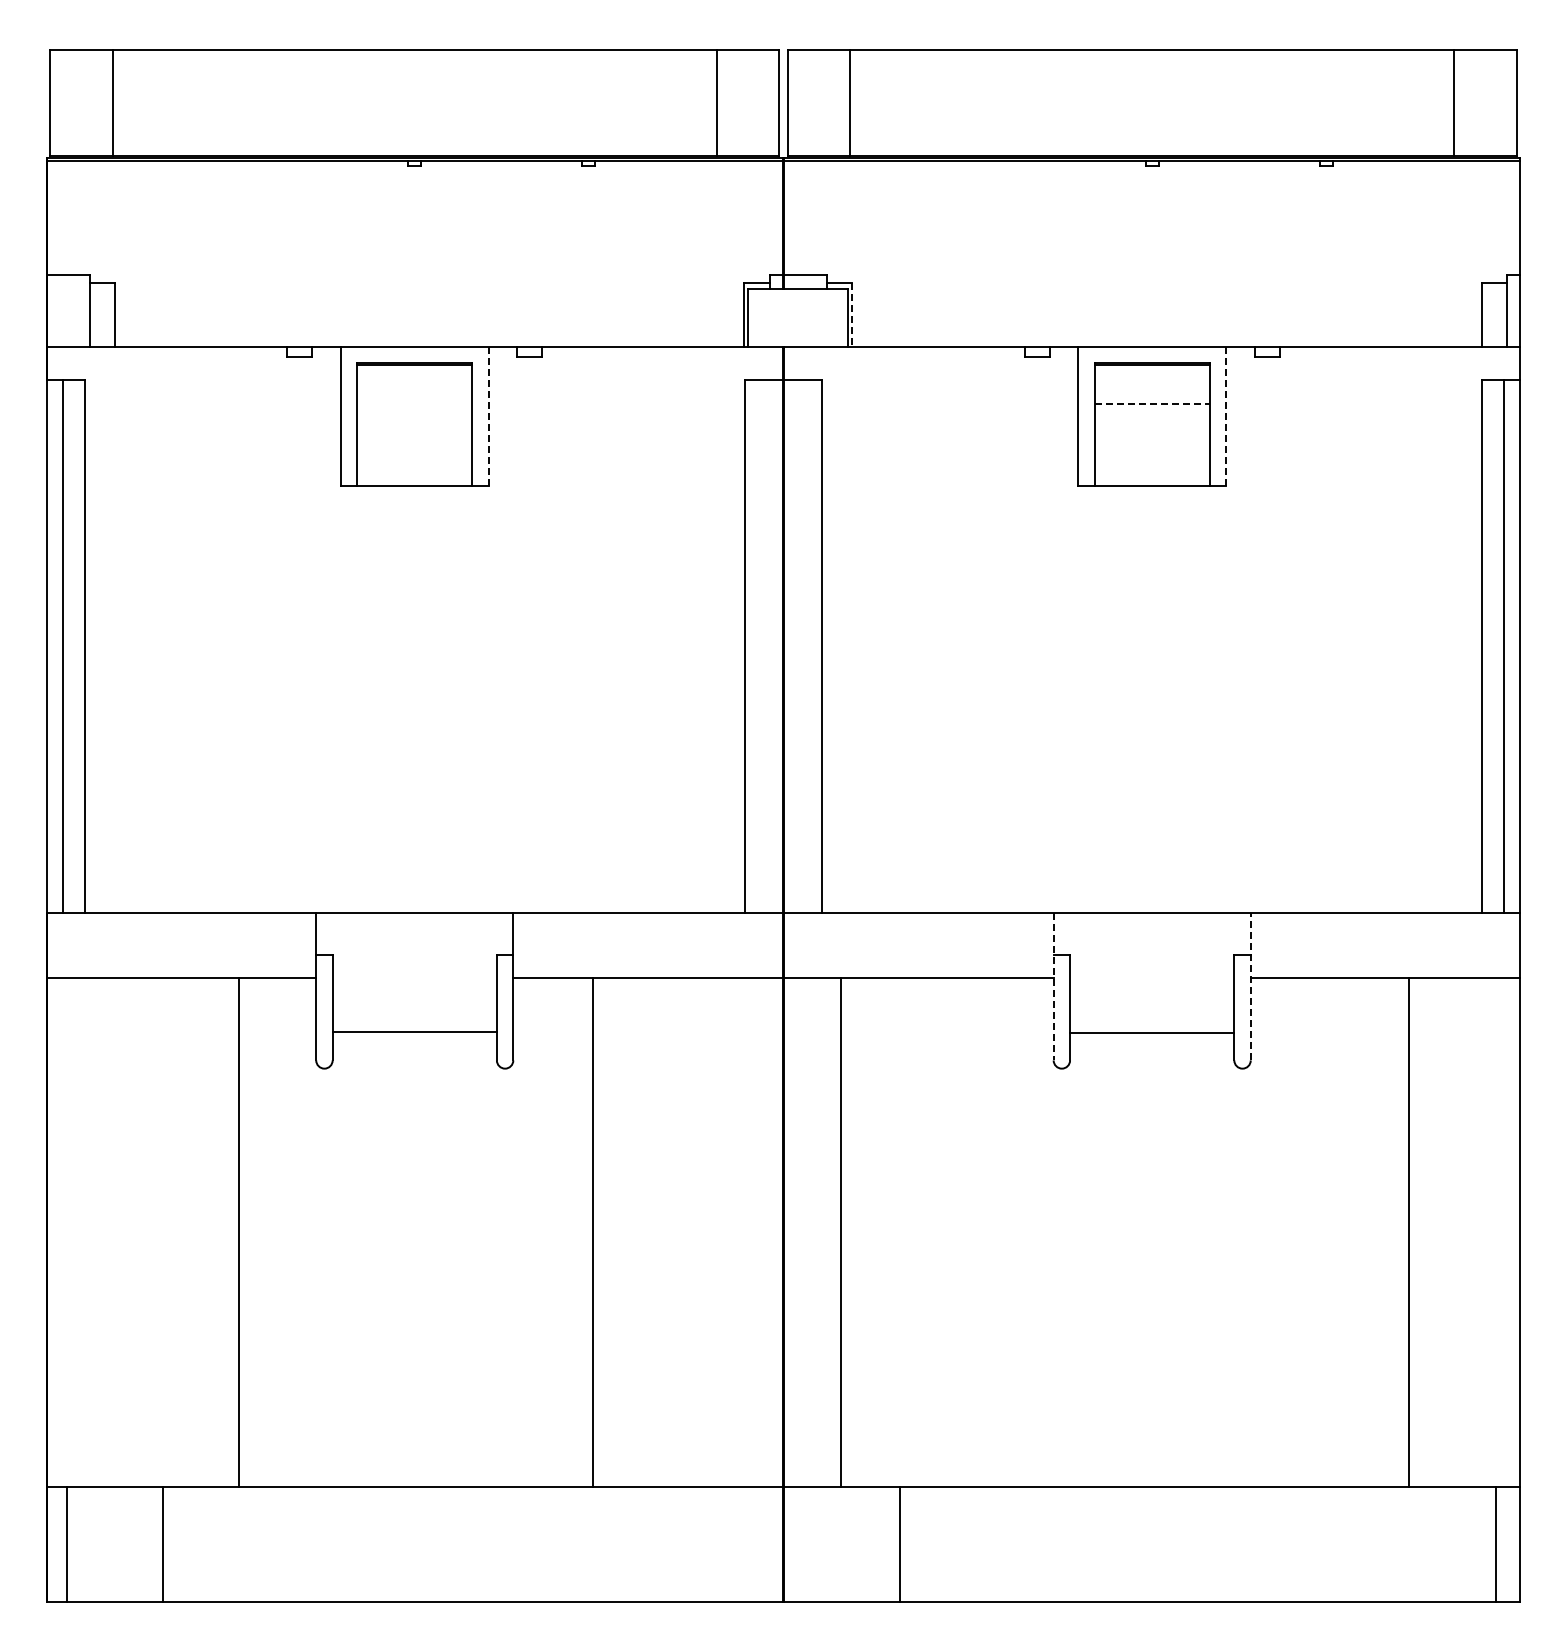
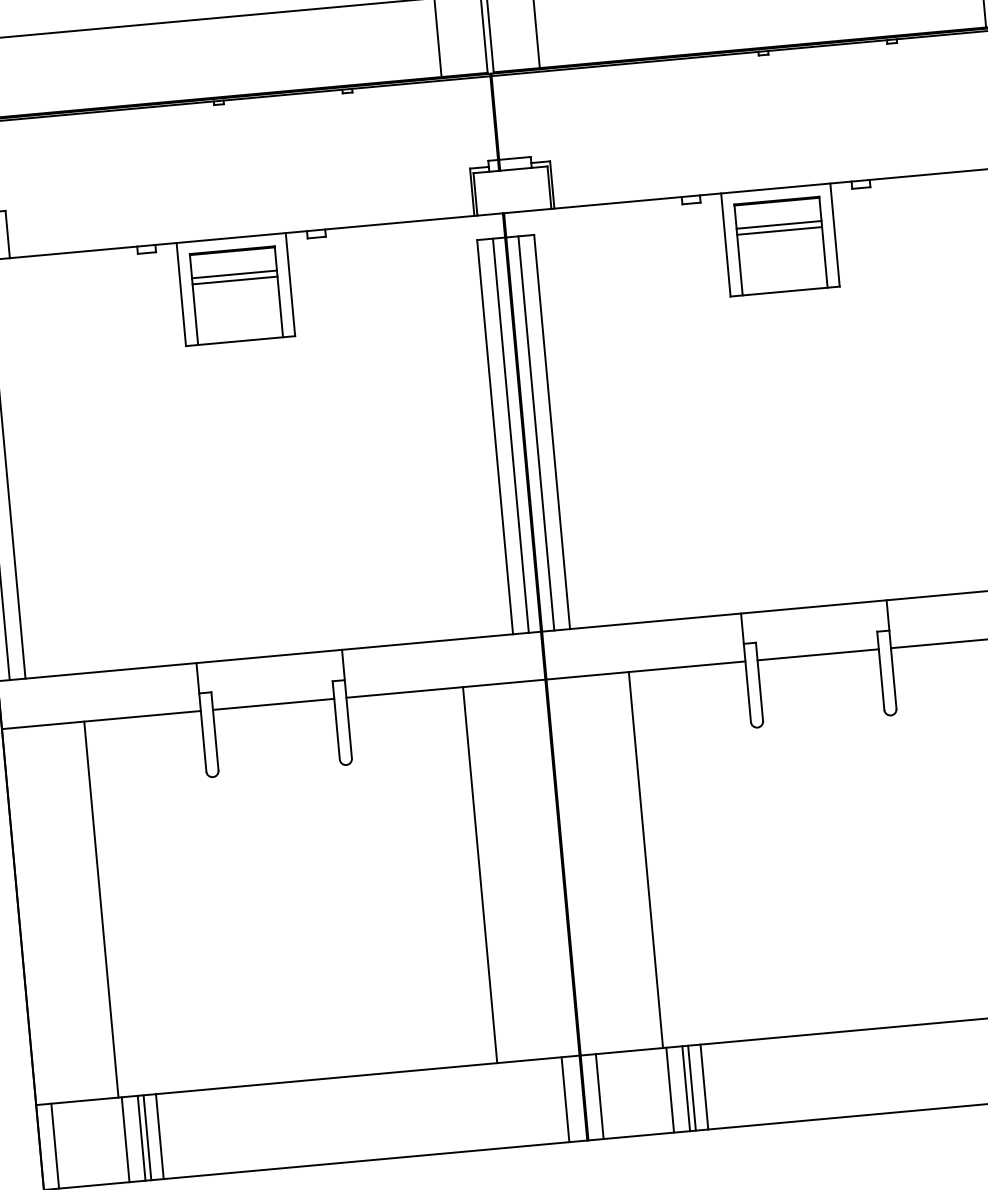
line: (852, 315) -> (552, 185), dashed -> solid
line: (414, 396) -> (234, 274), added
line: (1151, 396) -> (778, 225), added
line: (414, 404) -> (234, 280), added
line: (1152, 404) -> (779, 231), dashed -> solid
line: (488, 416) -> (290, 284), dashed -> solid
line: (1226, 416) -> (835, 234), dashed -> solid
line: (766, 646) -> (511, 435), added
line: (800, 646) -> (536, 433), added
line: (1250, 986) -> (891, 654), dashed -> solid
line: (1053, 987) -> (745, 668), dashed -> solid
line: (414, 1032) -> (273, 704), moved
line: (1152, 1033) -> (818, 654), moved
line: (239, 1232) -> (101, 909), moved
line: (593, 1232) -> (480, 874), moved
line: (840, 1232) -> (645, 859), moved
line: (184, 1544) -> (141, 1137), added
line: (192, 1544) -> (147, 1137), added
line: (209, 1544) -> (160, 1136), added
line: (758, 1544) -> (565, 1099), added
line: (804, 1544) -> (599, 1096), added
line: (921, 1544) -> (685, 1088), added
line: (929, 1544) -> (691, 1087), added
line: (946, 1544) -> (704, 1086), added

